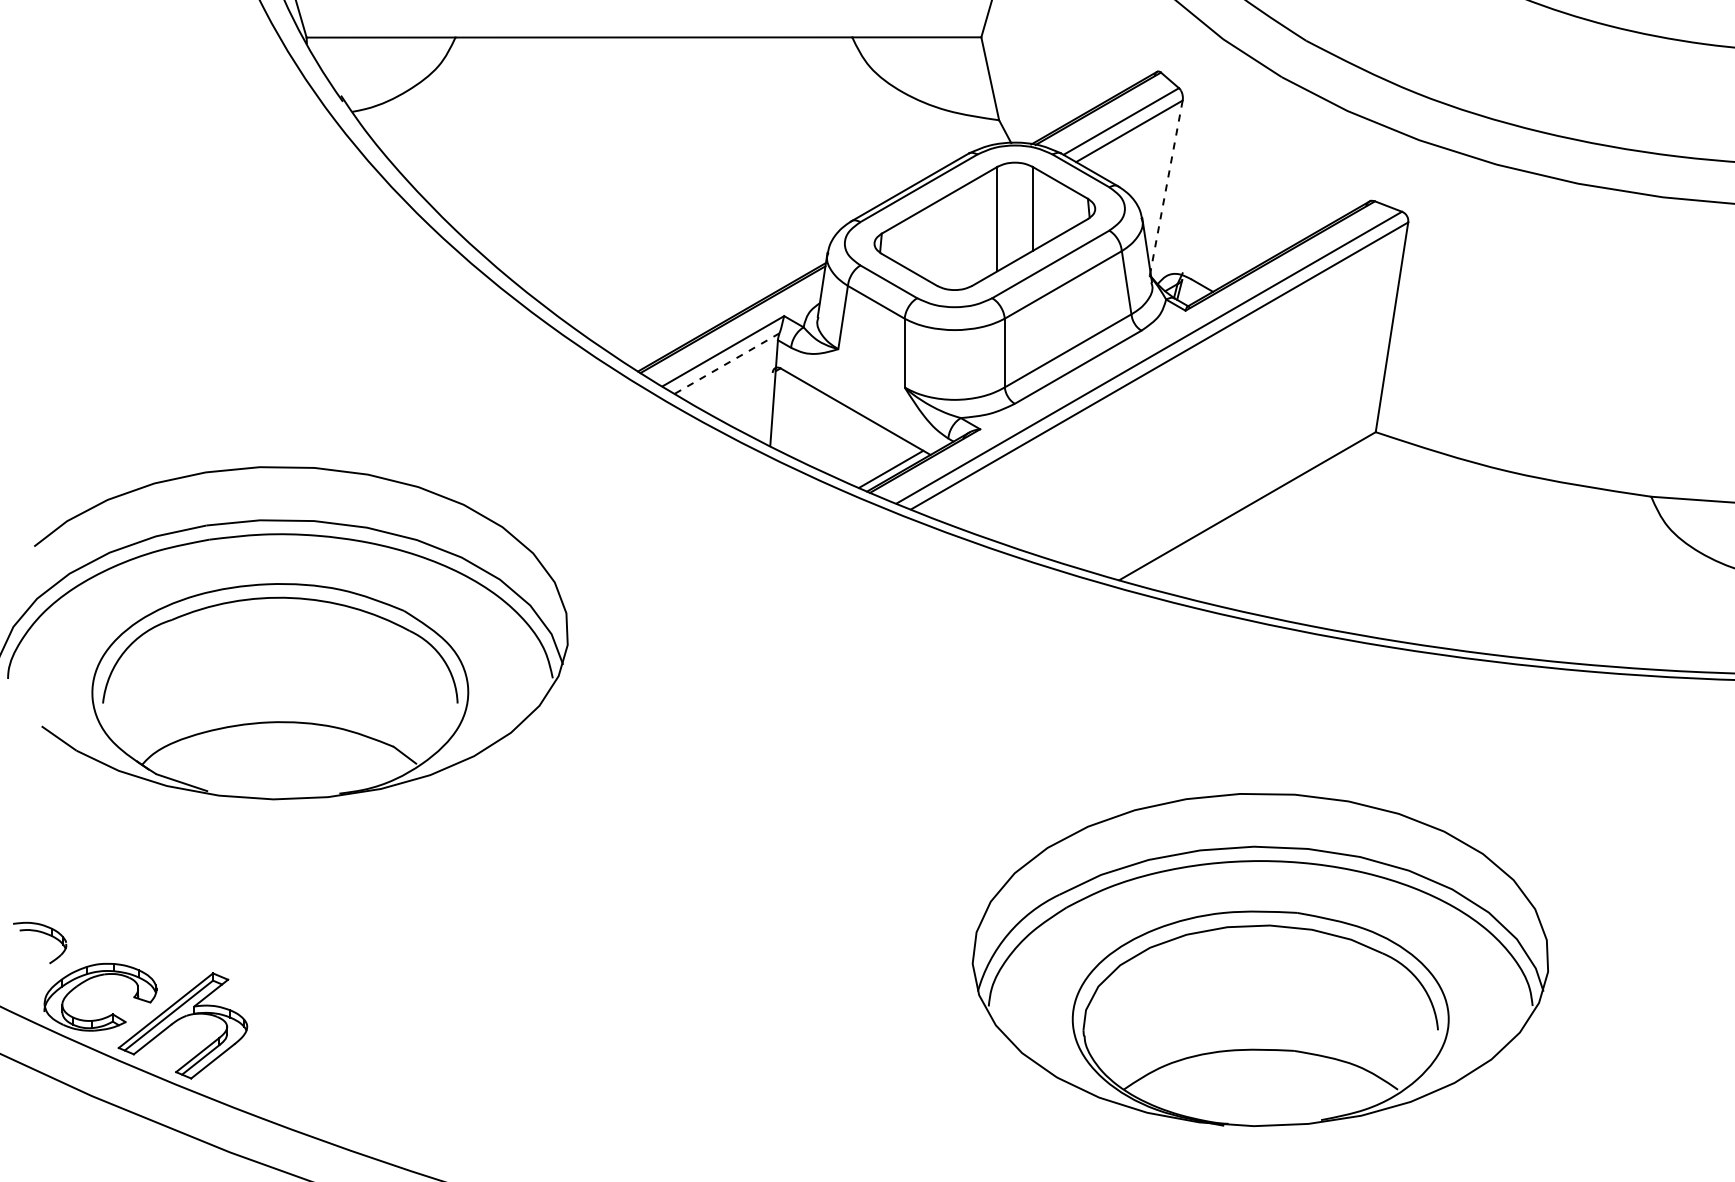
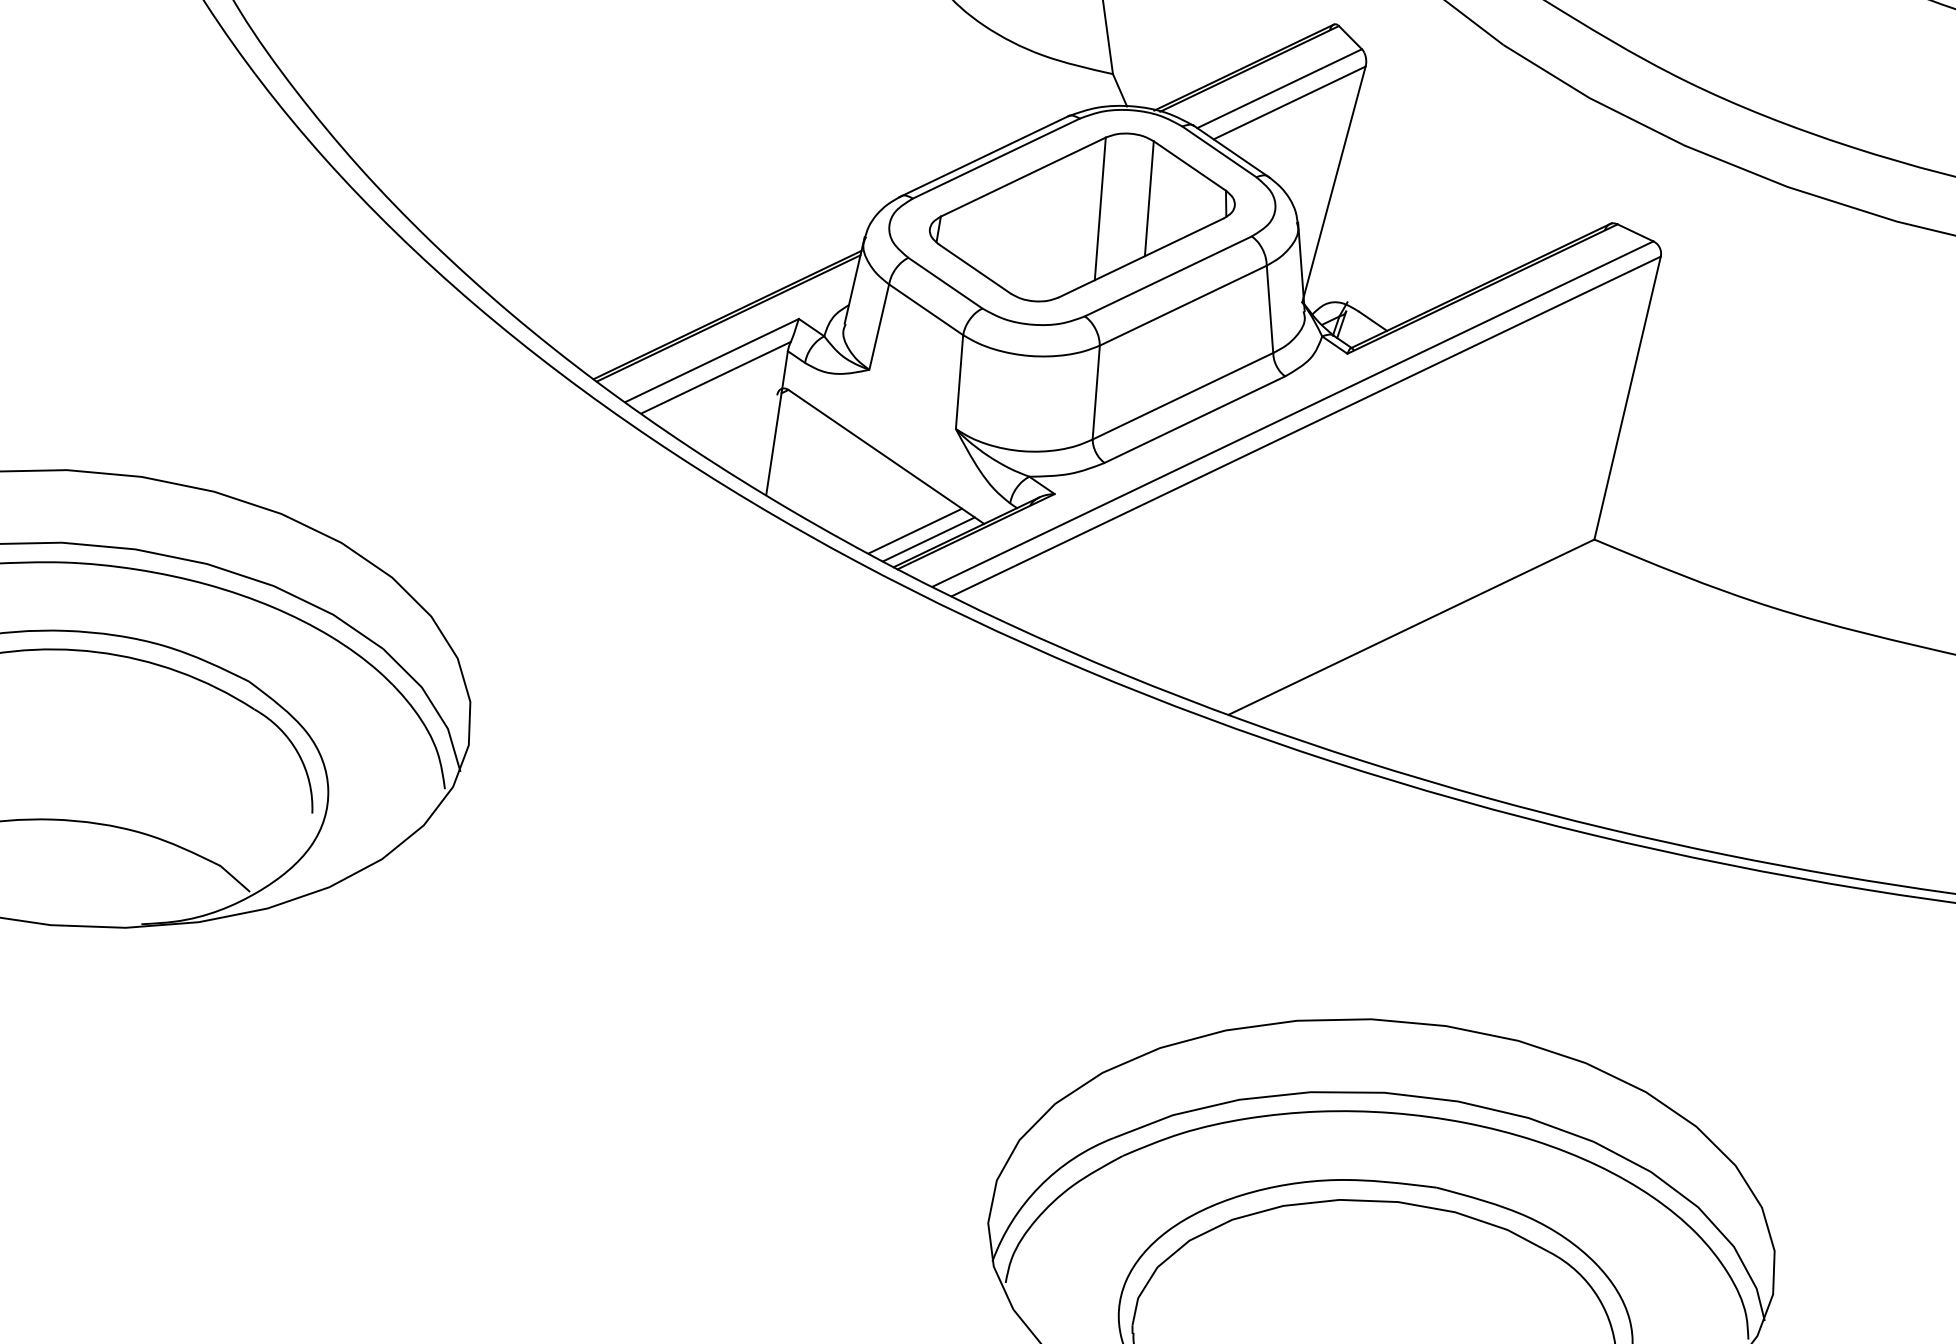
line: (1166, 187) -> (1334, 183), dashed -> solid
line: (727, 363) -> (716, 377), dashed -> solid
line: (880, 463) -> (914, 530), added

